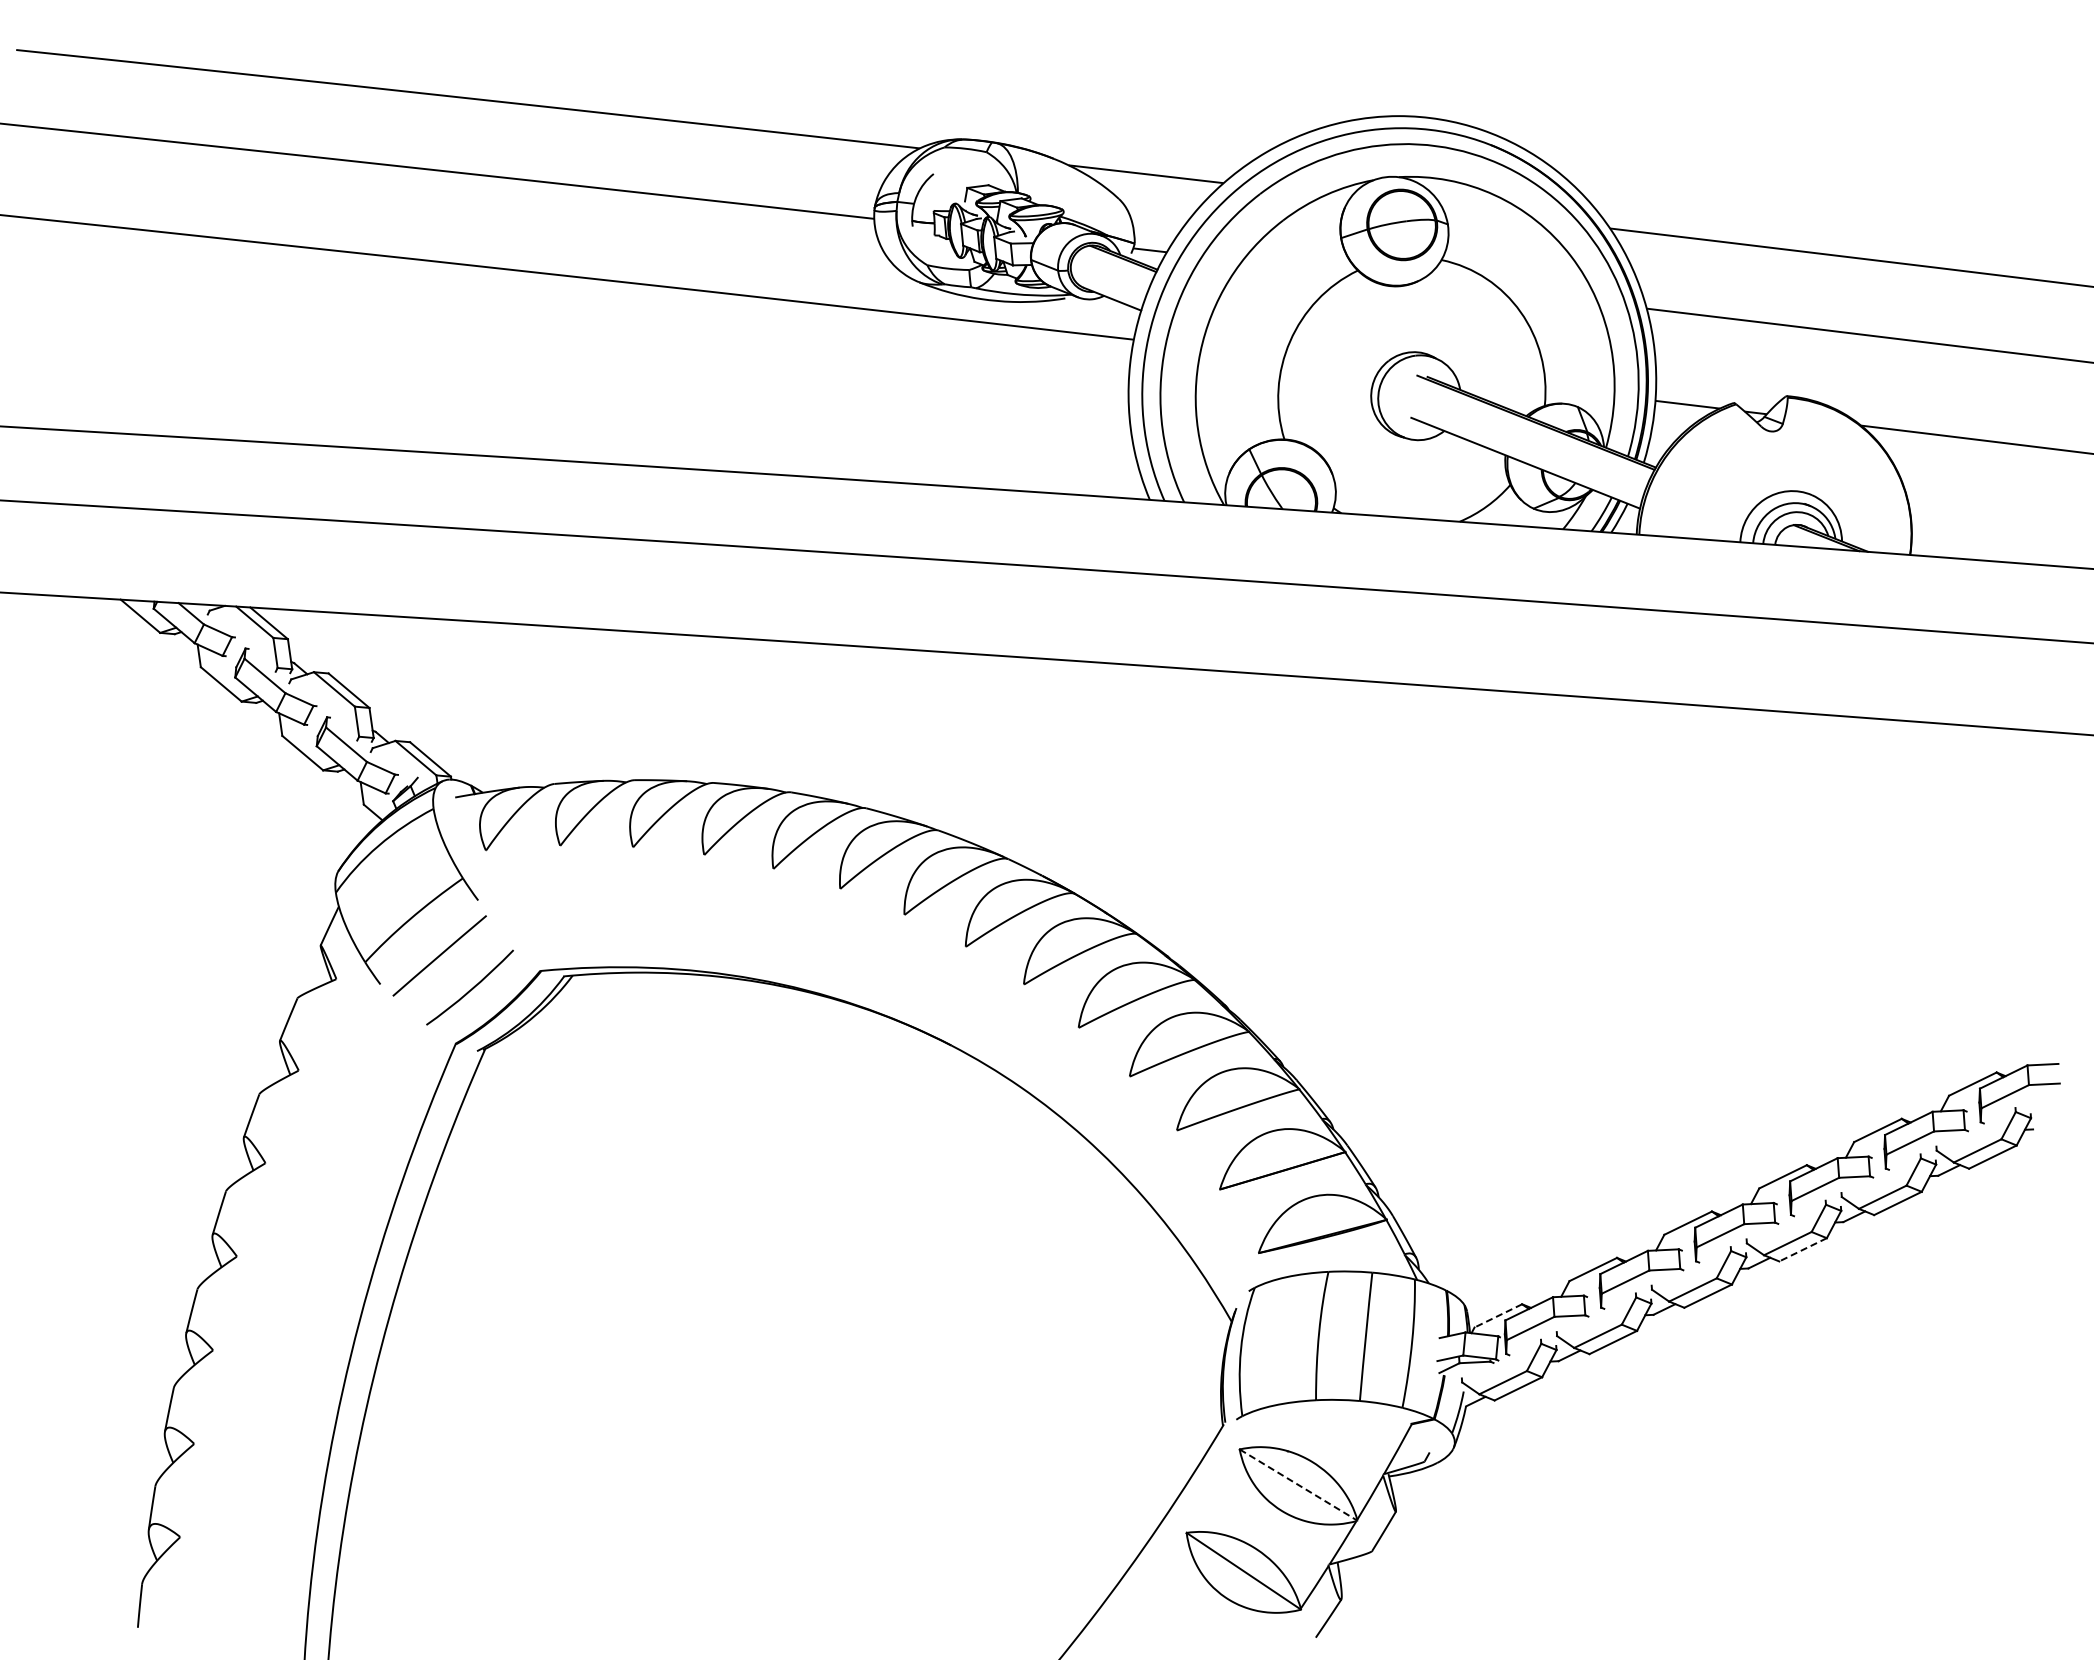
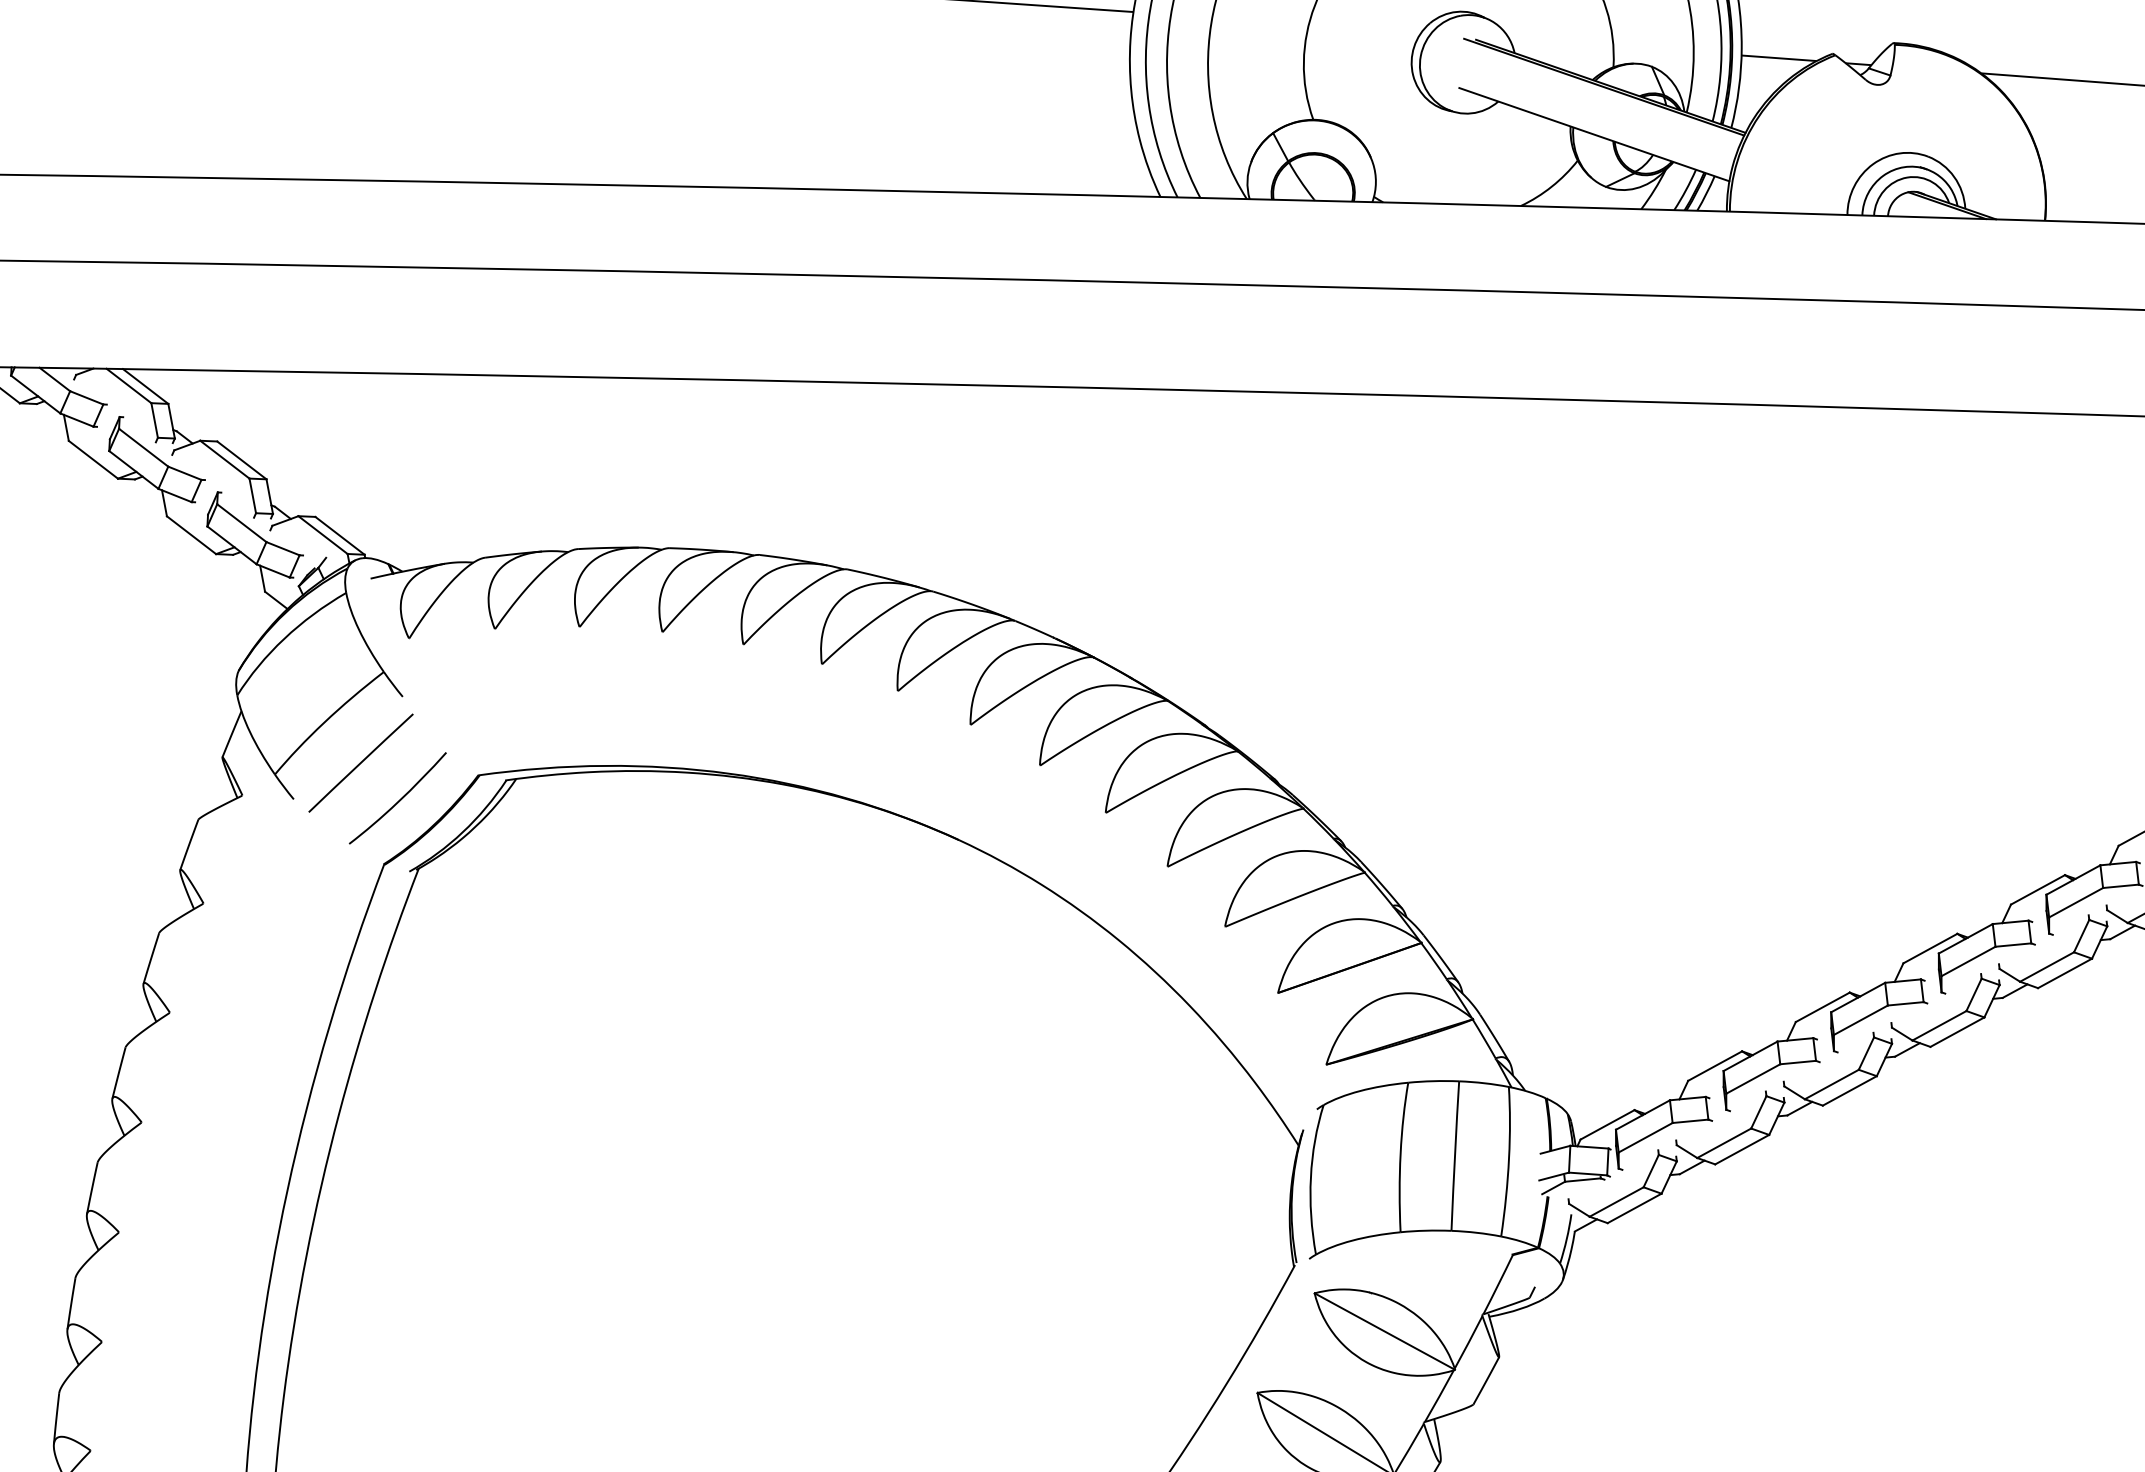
line: (1802, 1250) -> (1956, 1032), dashed -> solid
line: (1497, 1316) -> (1606, 1125), dashed -> solid
line: (1298, 1485) -> (1384, 1332), dashed -> solid

